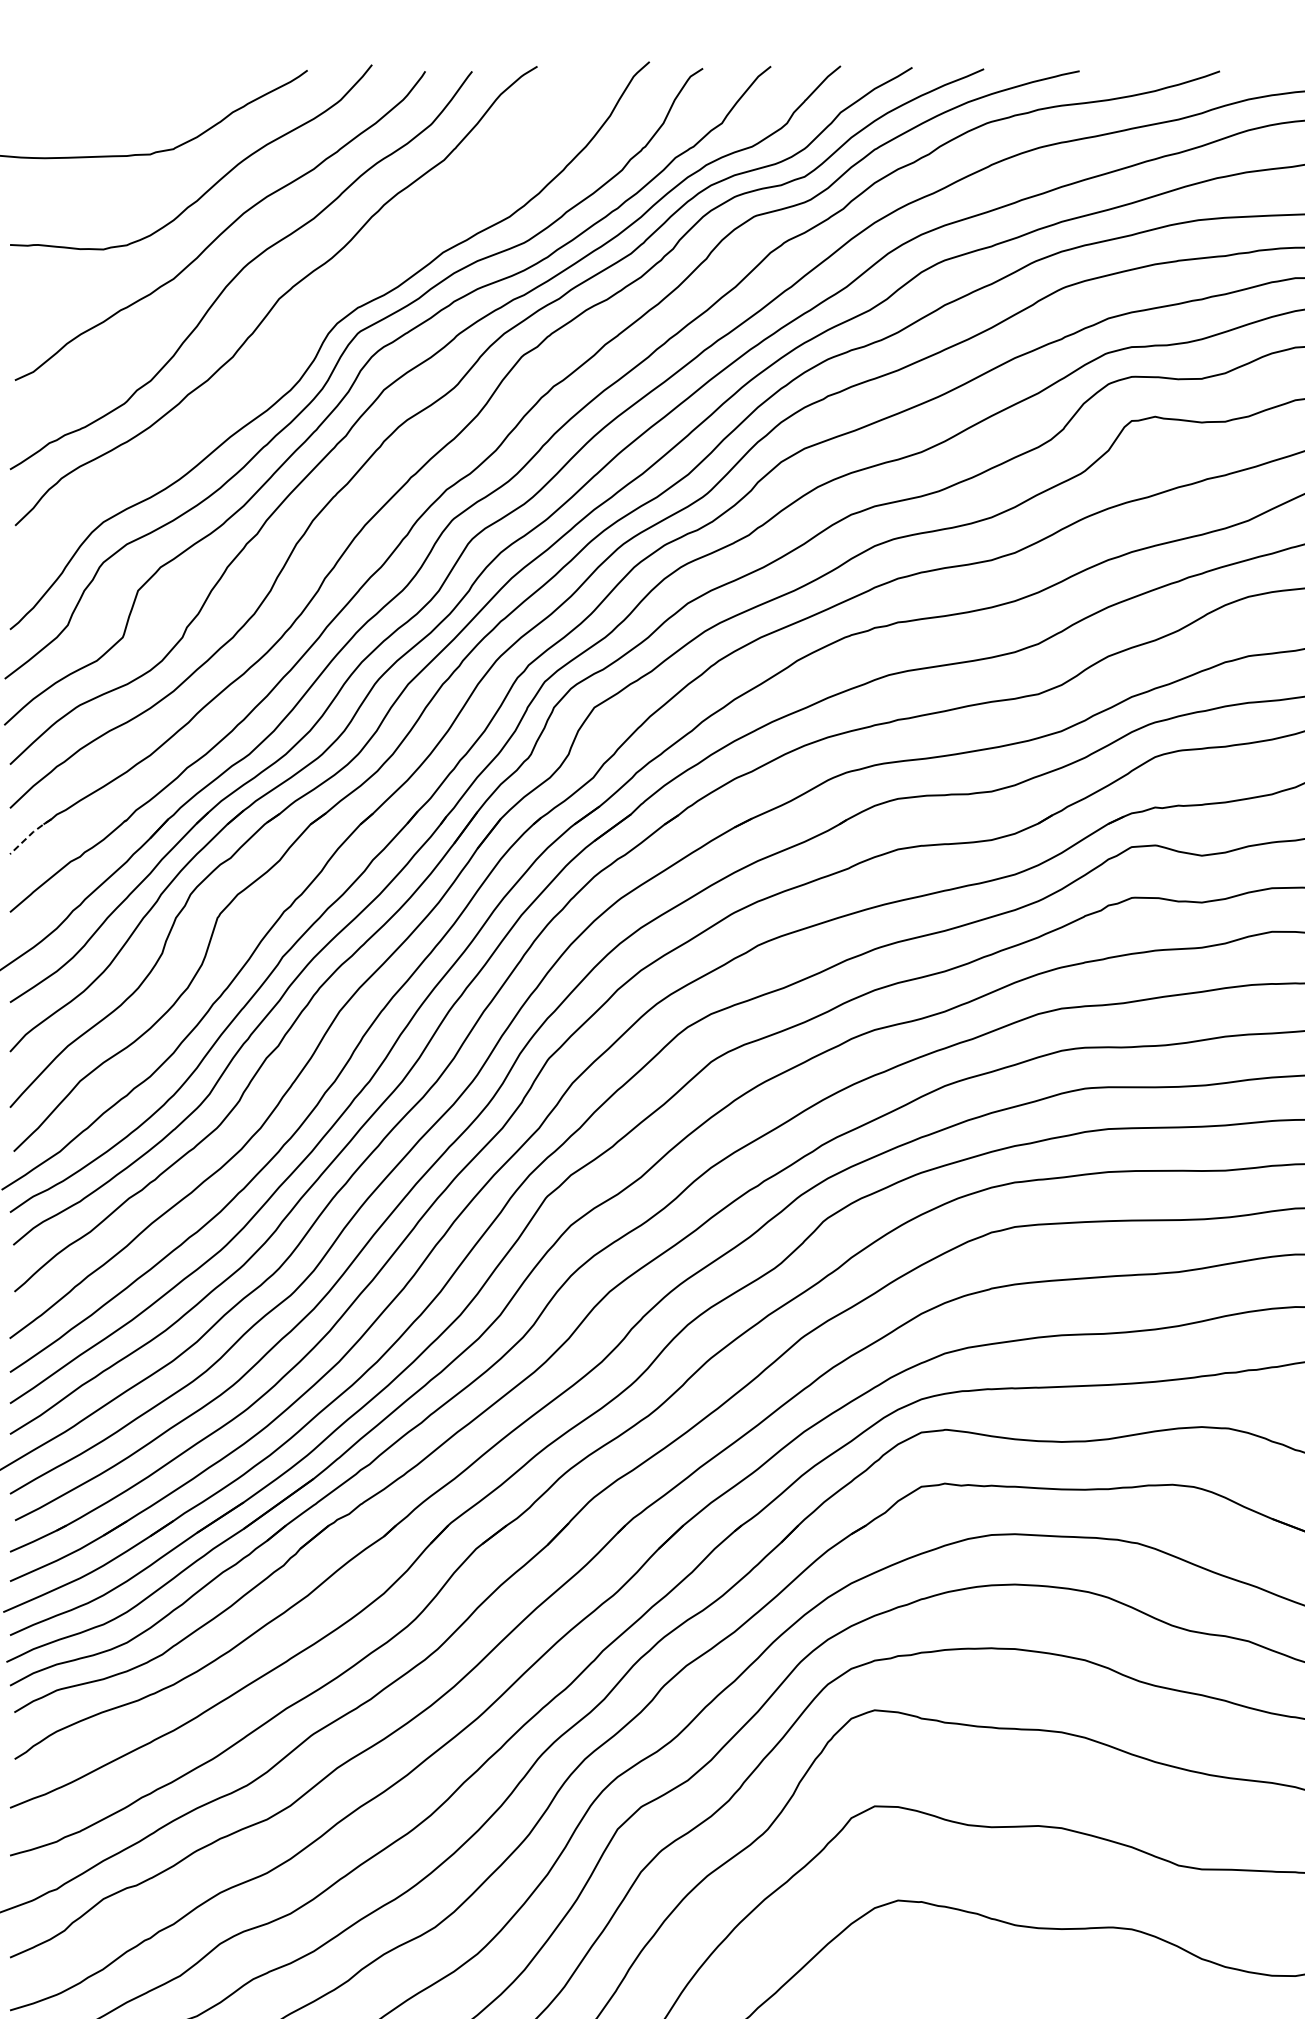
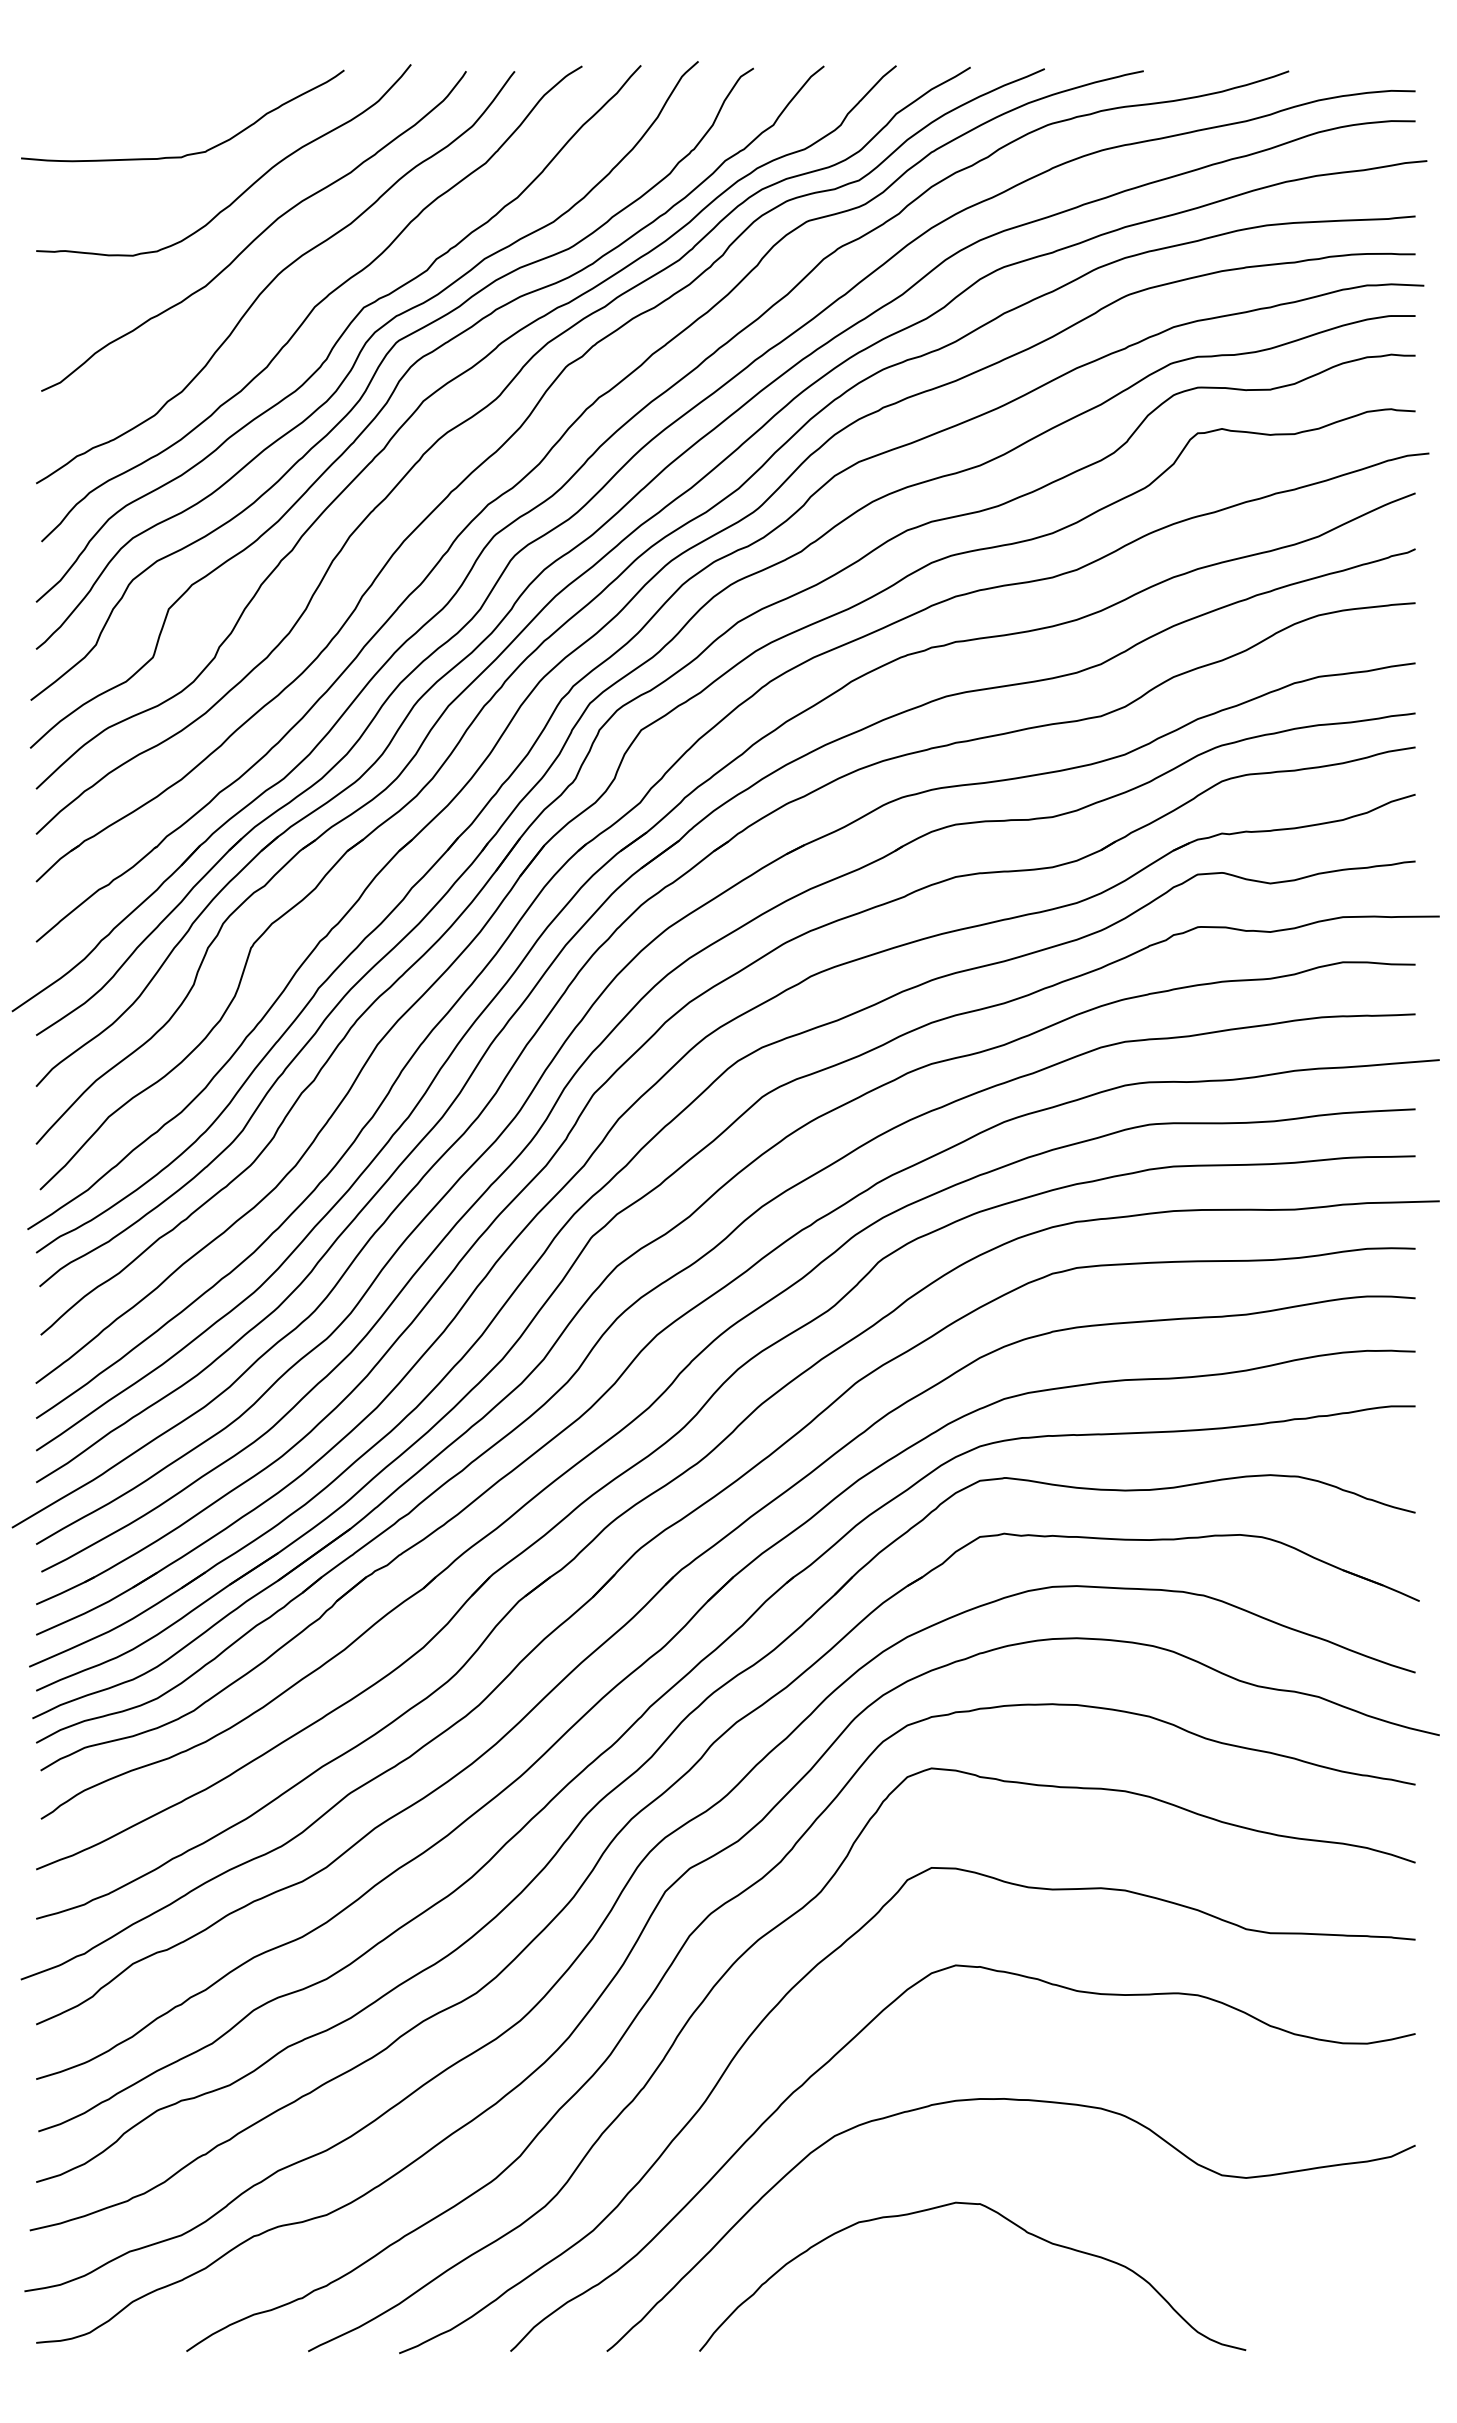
curve: (303, 326) -> (340, 335), added
line: (30, 834) -> (57, 861), dashed -> solid

